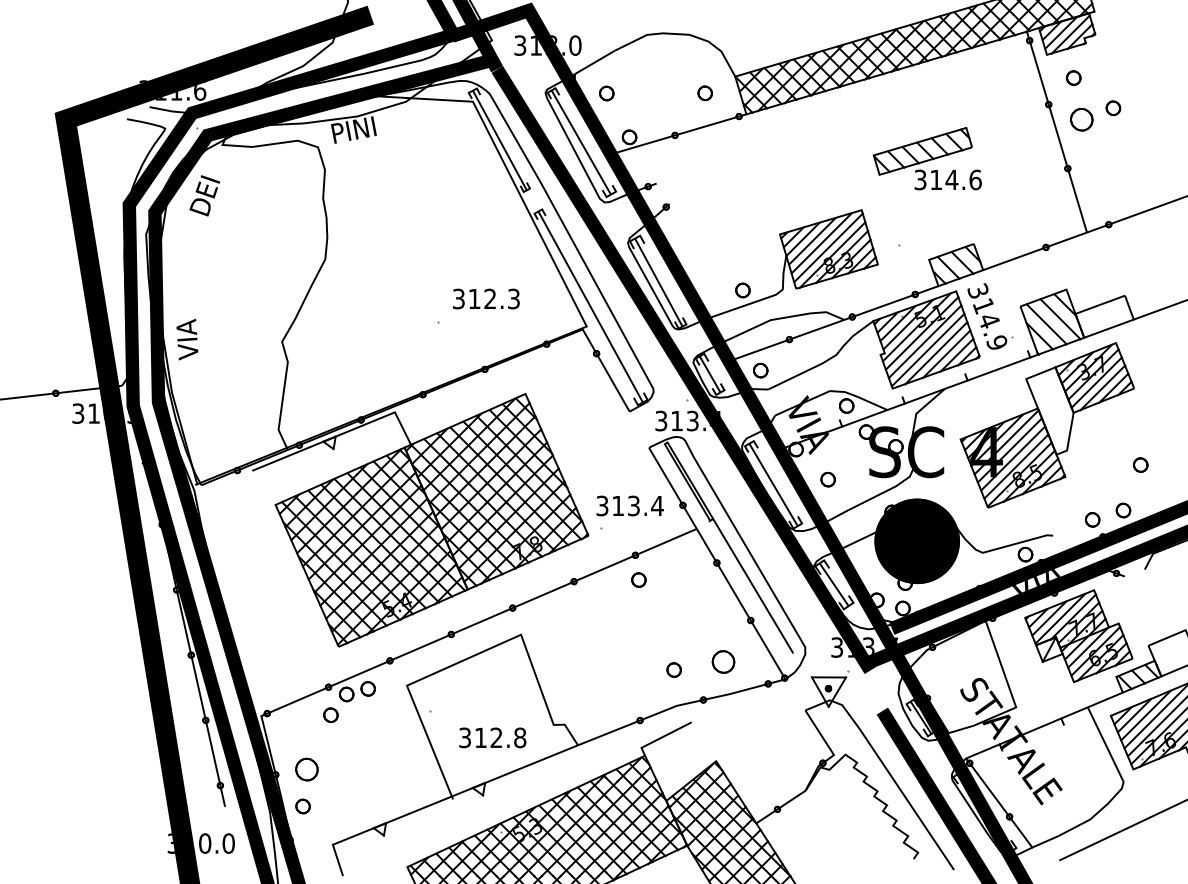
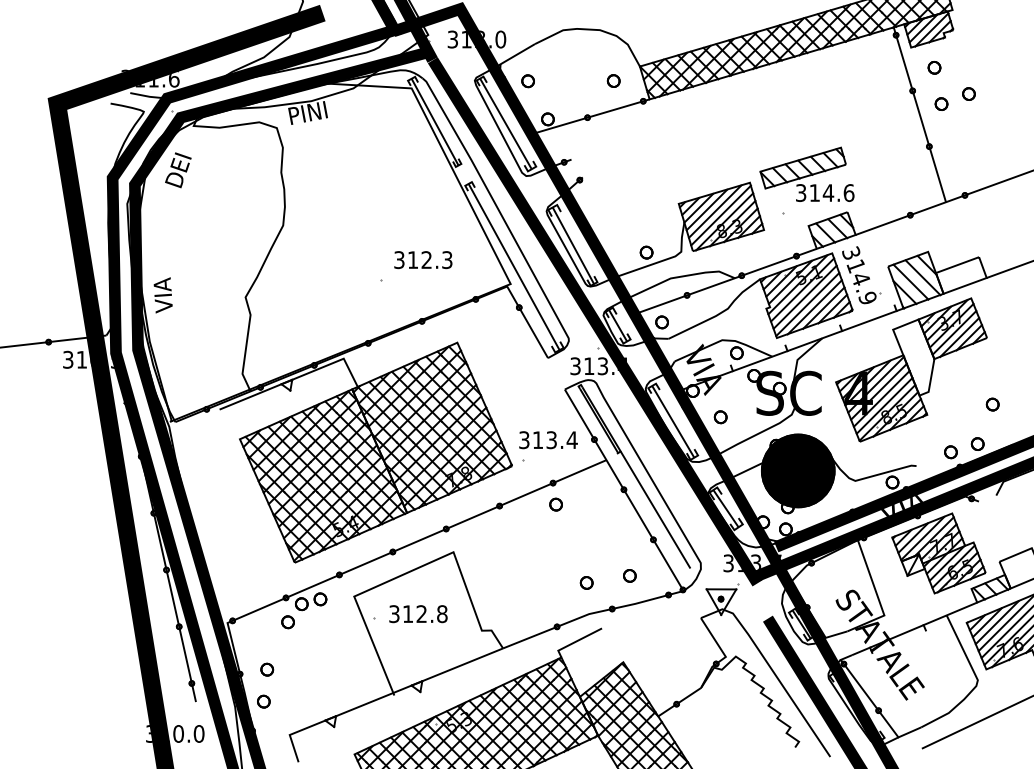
part: (1081, 119) -> (941, 103), size x0.62
part: (926, 158) -> (806, 174), moved
part: (723, 661) -> (629, 575), size x0.62
text: (492, 737) -> (418, 613), moved
part: (306, 769) -> (266, 669), size x0.62

